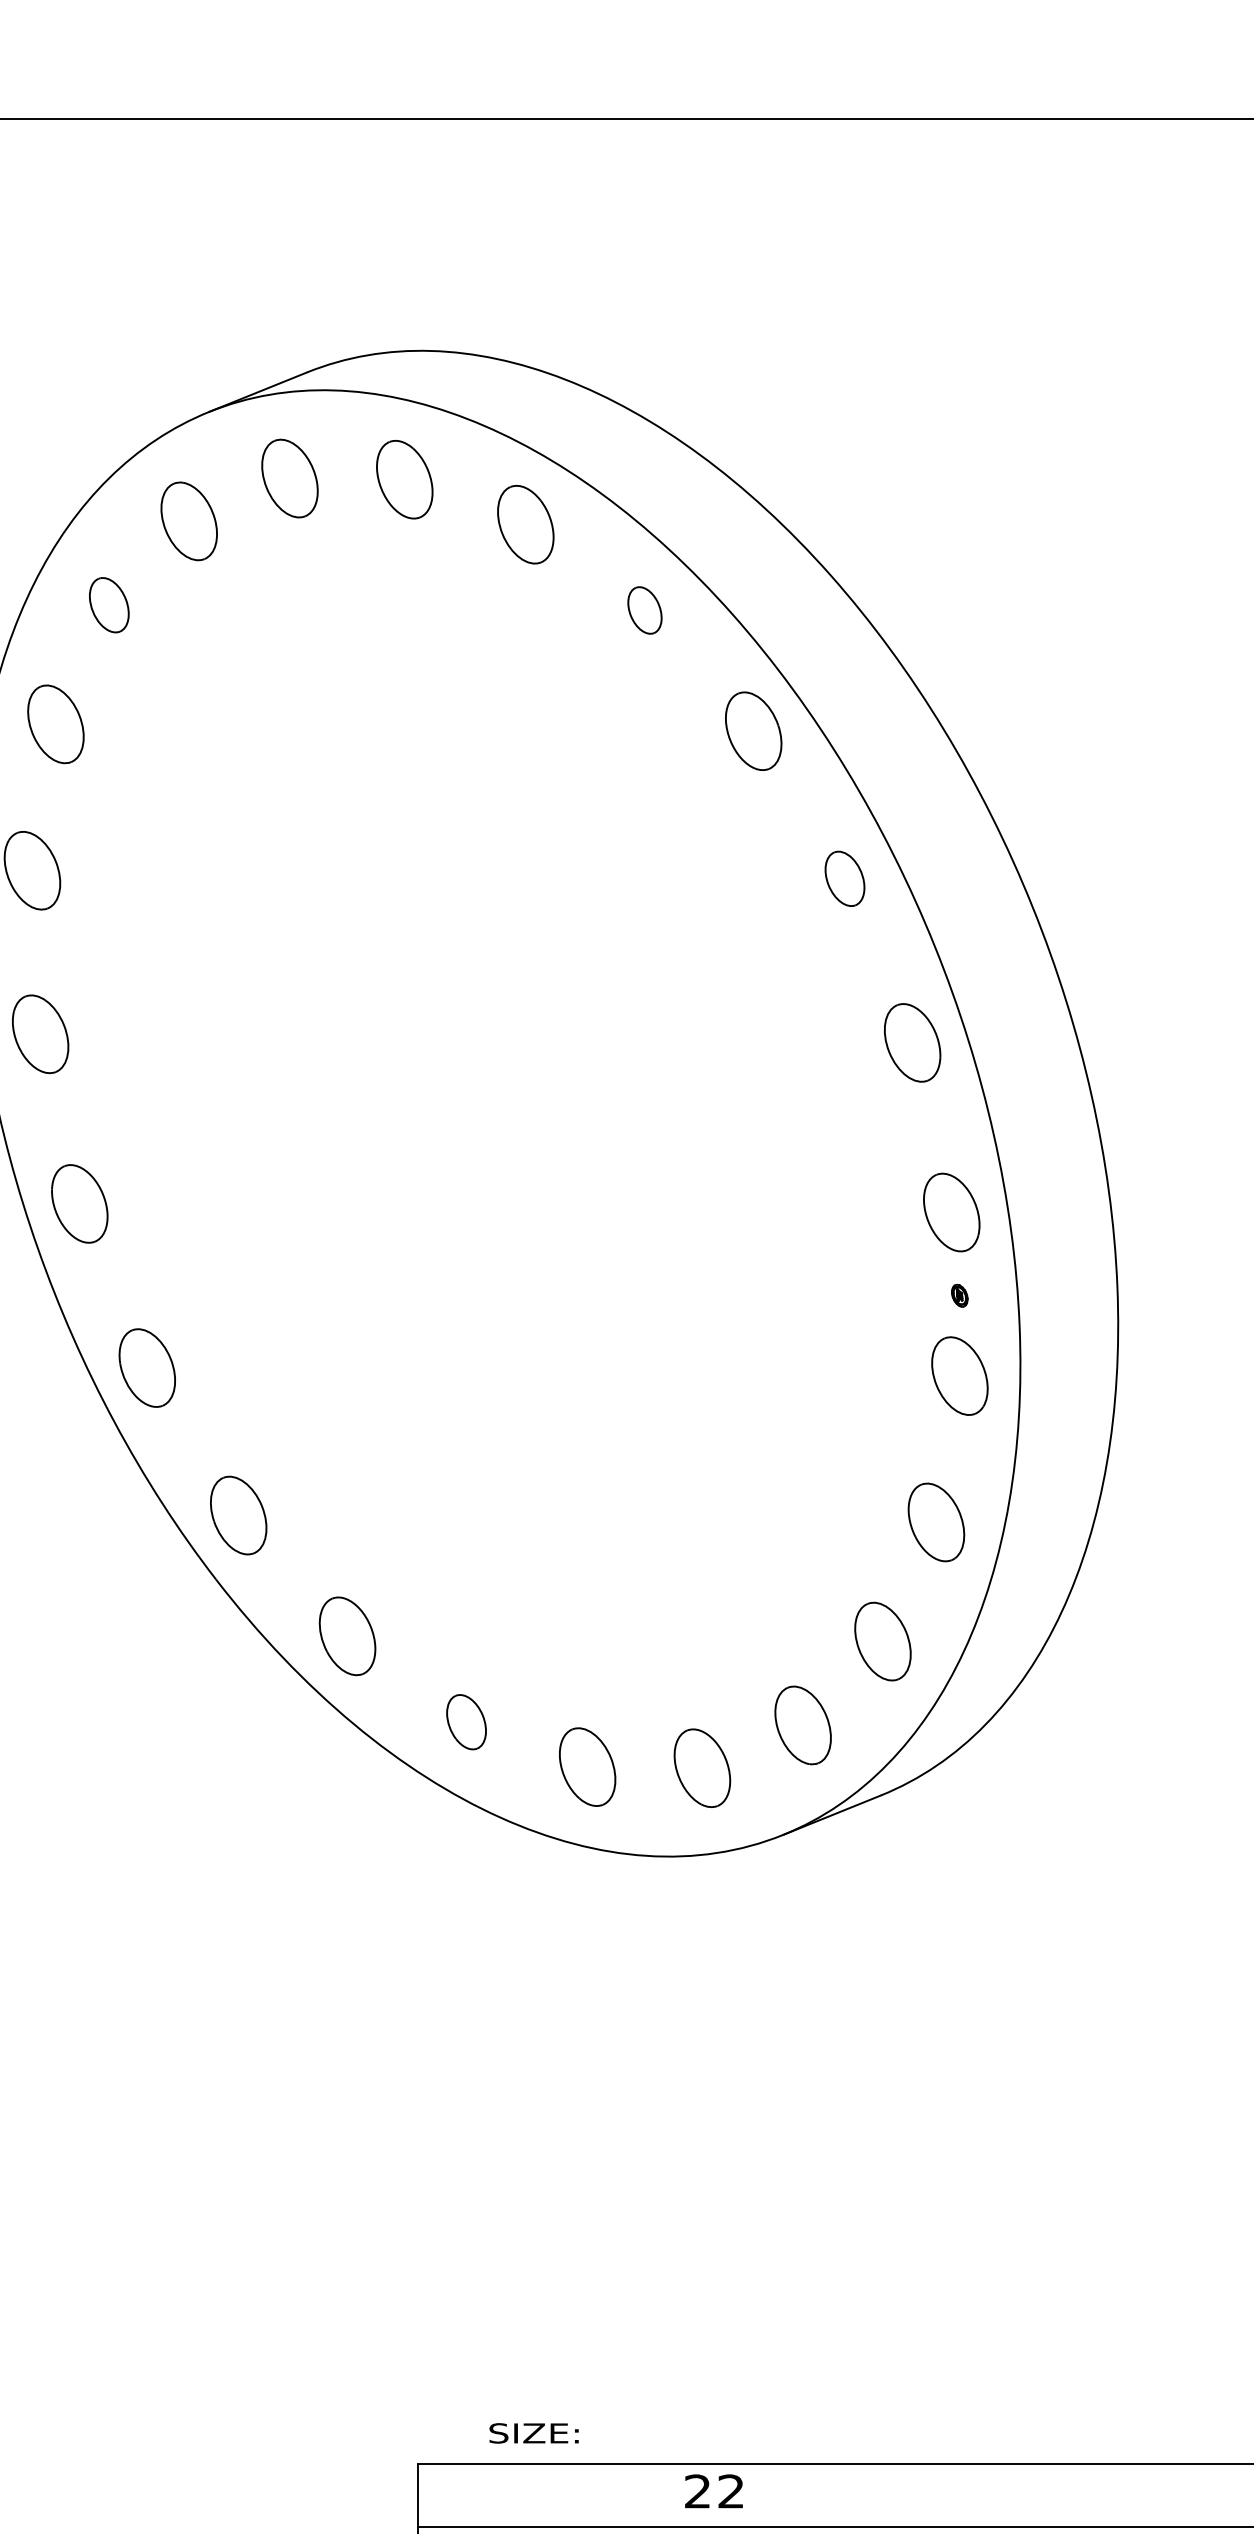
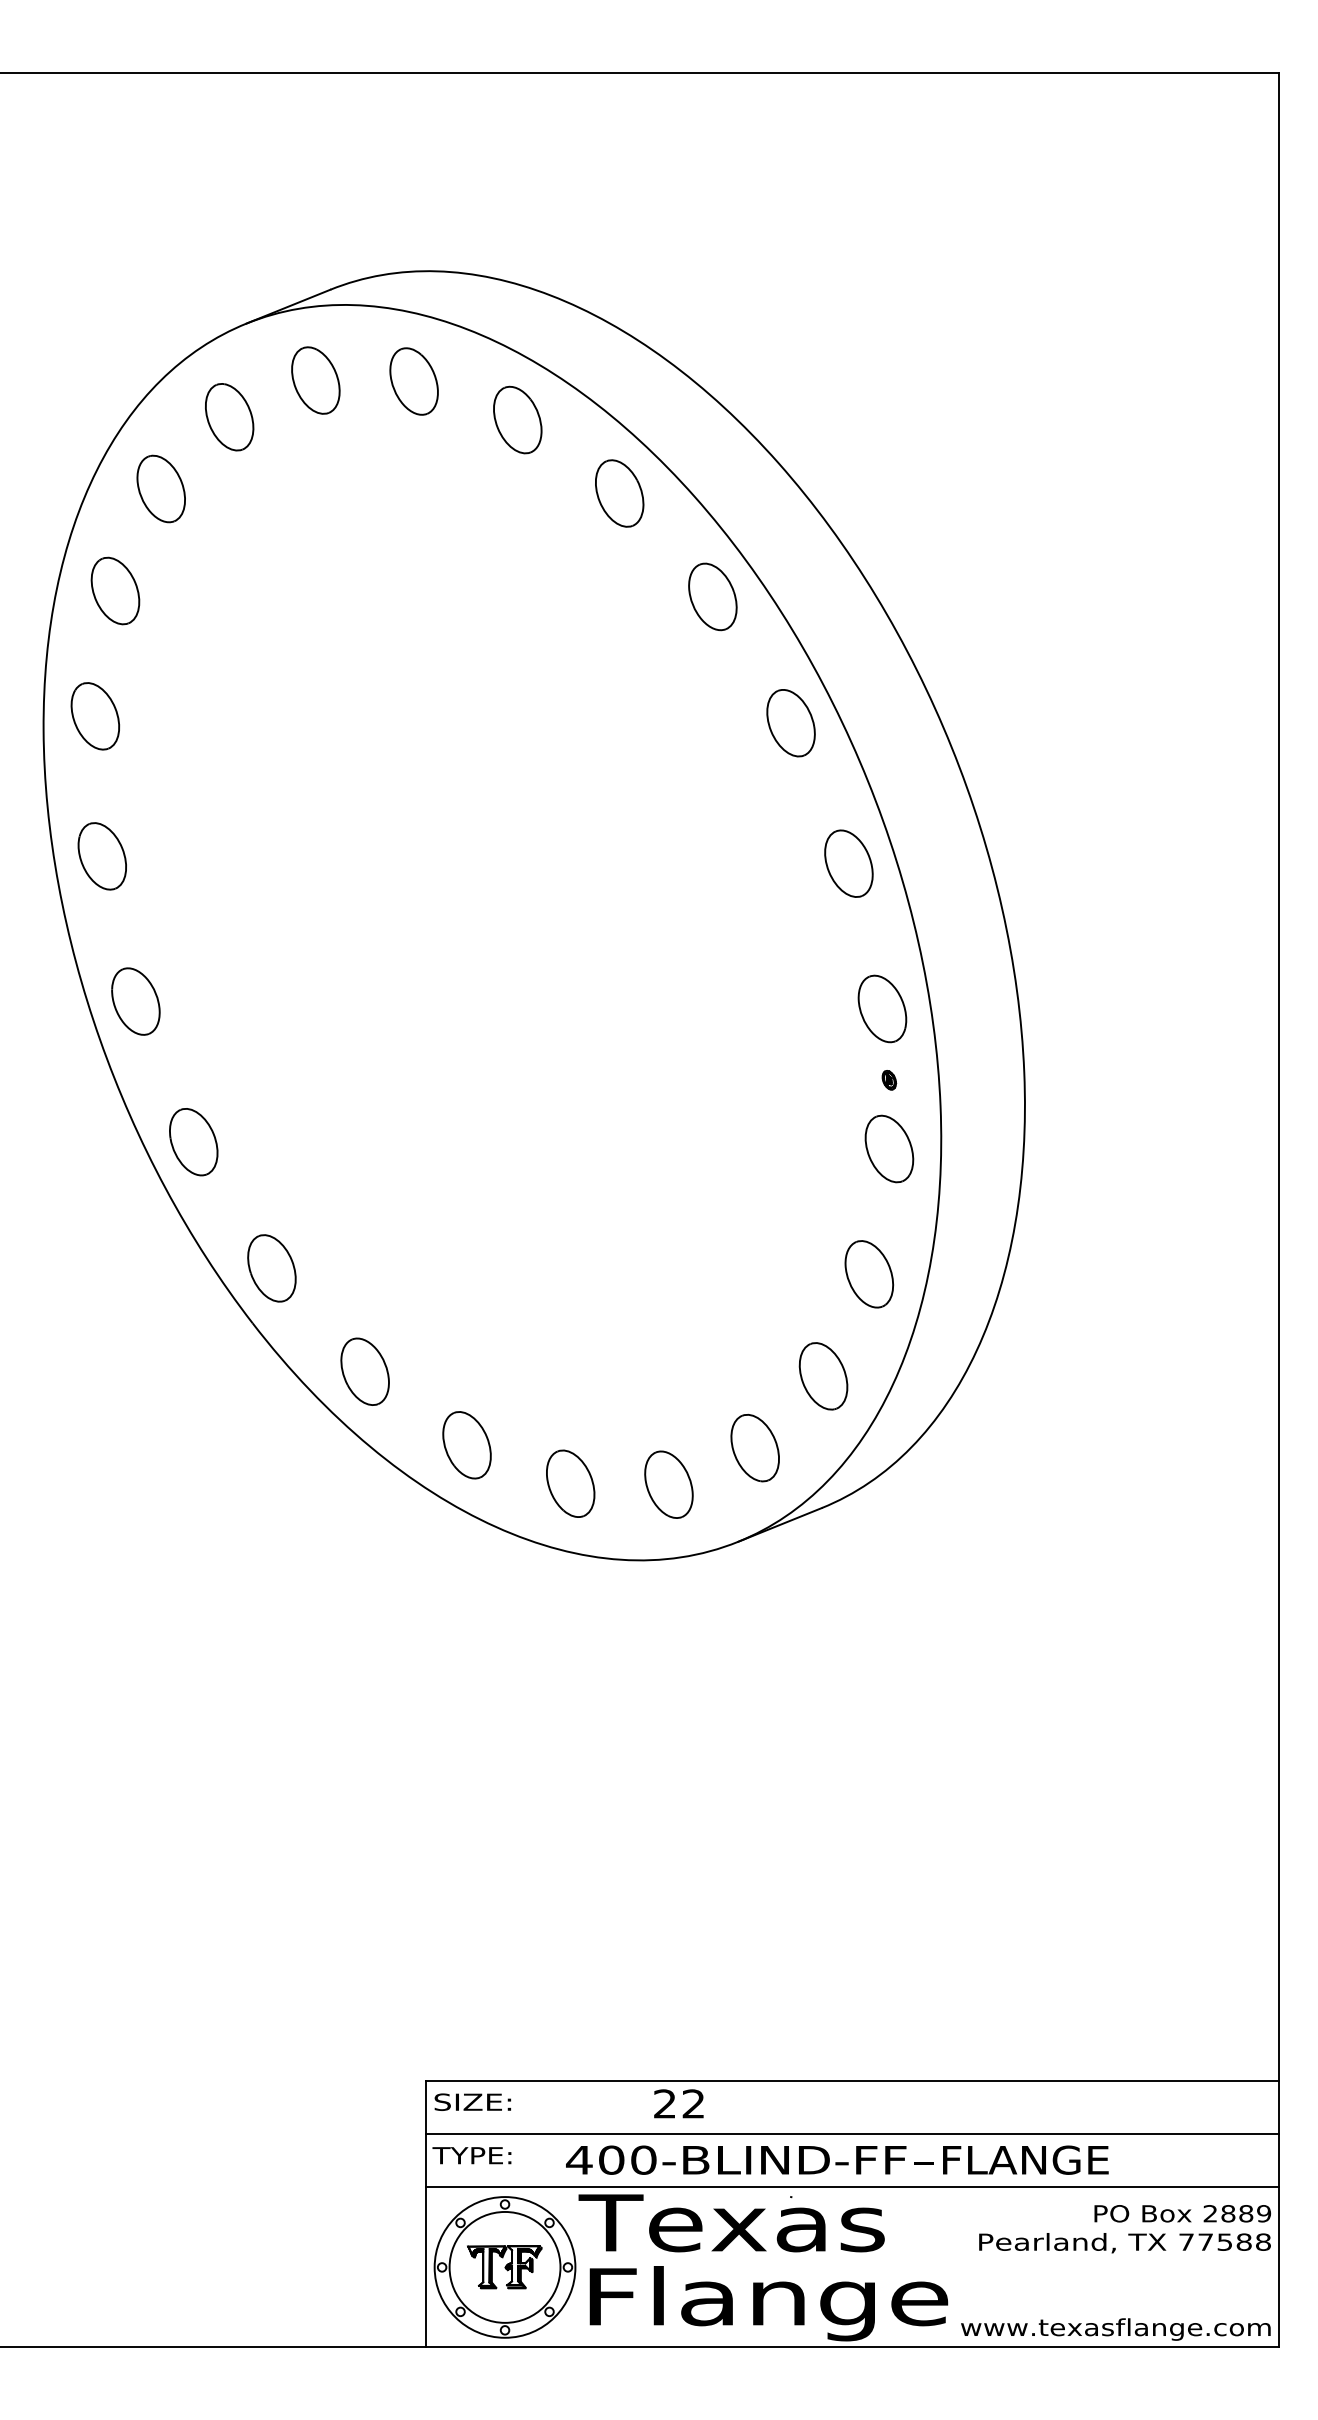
part: (108, 604) -> (160, 488), size x1.43
part: (644, 610) -> (619, 493), size x1.67
part: (844, 879) -> (790, 723), size x1.43
part: (465, 1722) -> (466, 1445), size x1.43
text: (533, 2432) -> (472, 2101), moved

